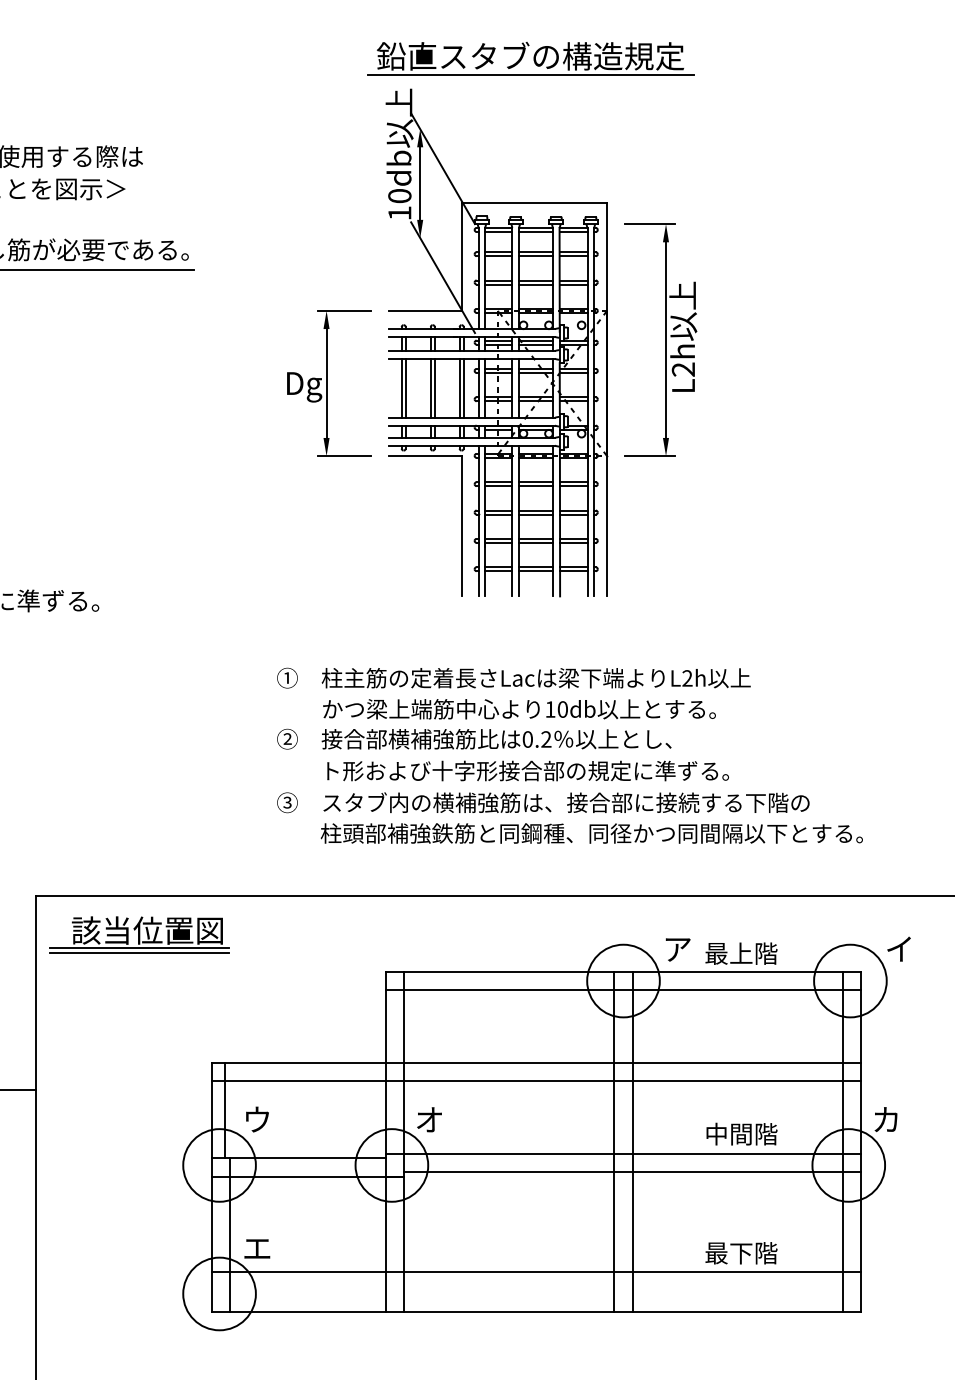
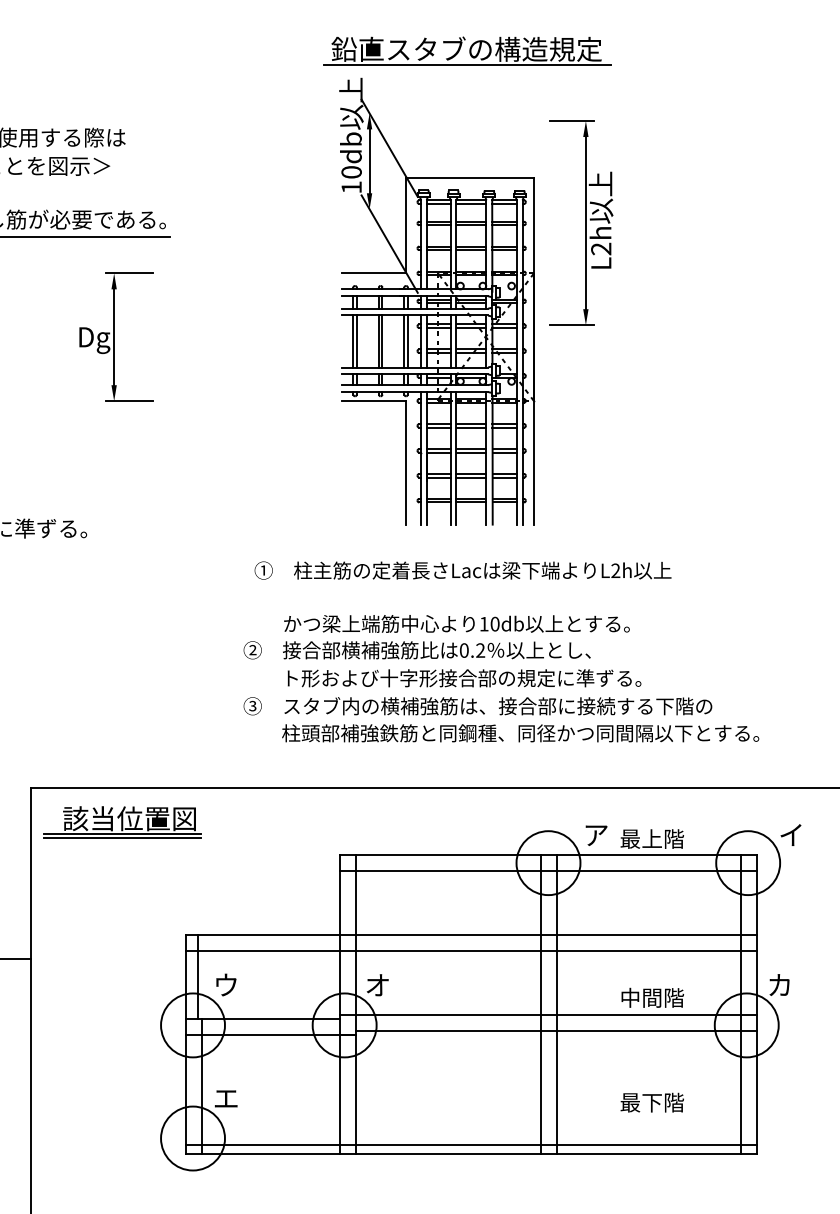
part: (661, 339) -> (581, 222), moved
part: (329, 382) -> (116, 336), moved
text: (513, 678) -> (462, 570), moved
line: (536, 1271) -> (471, 1144), moved

